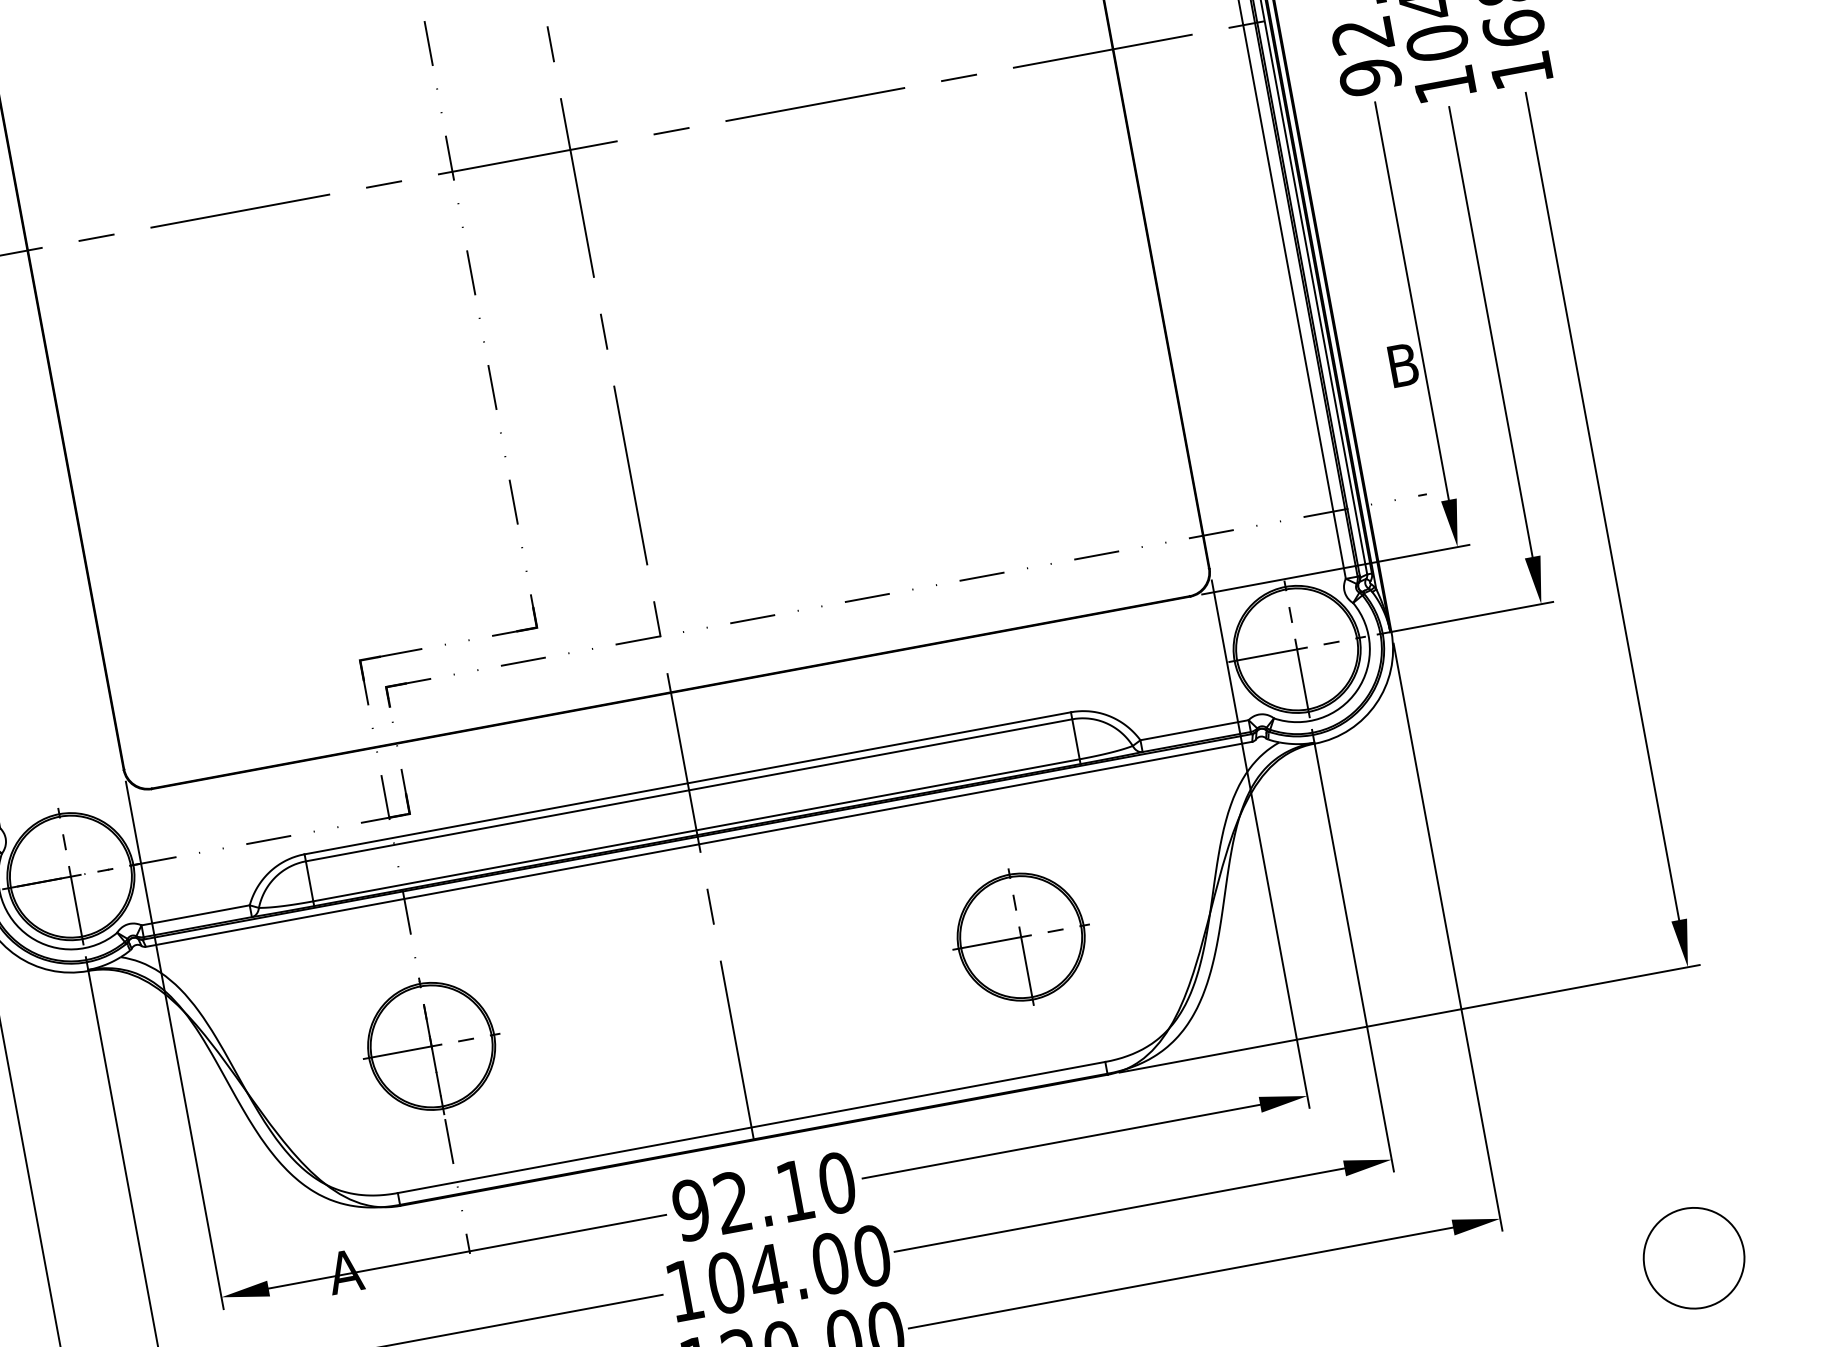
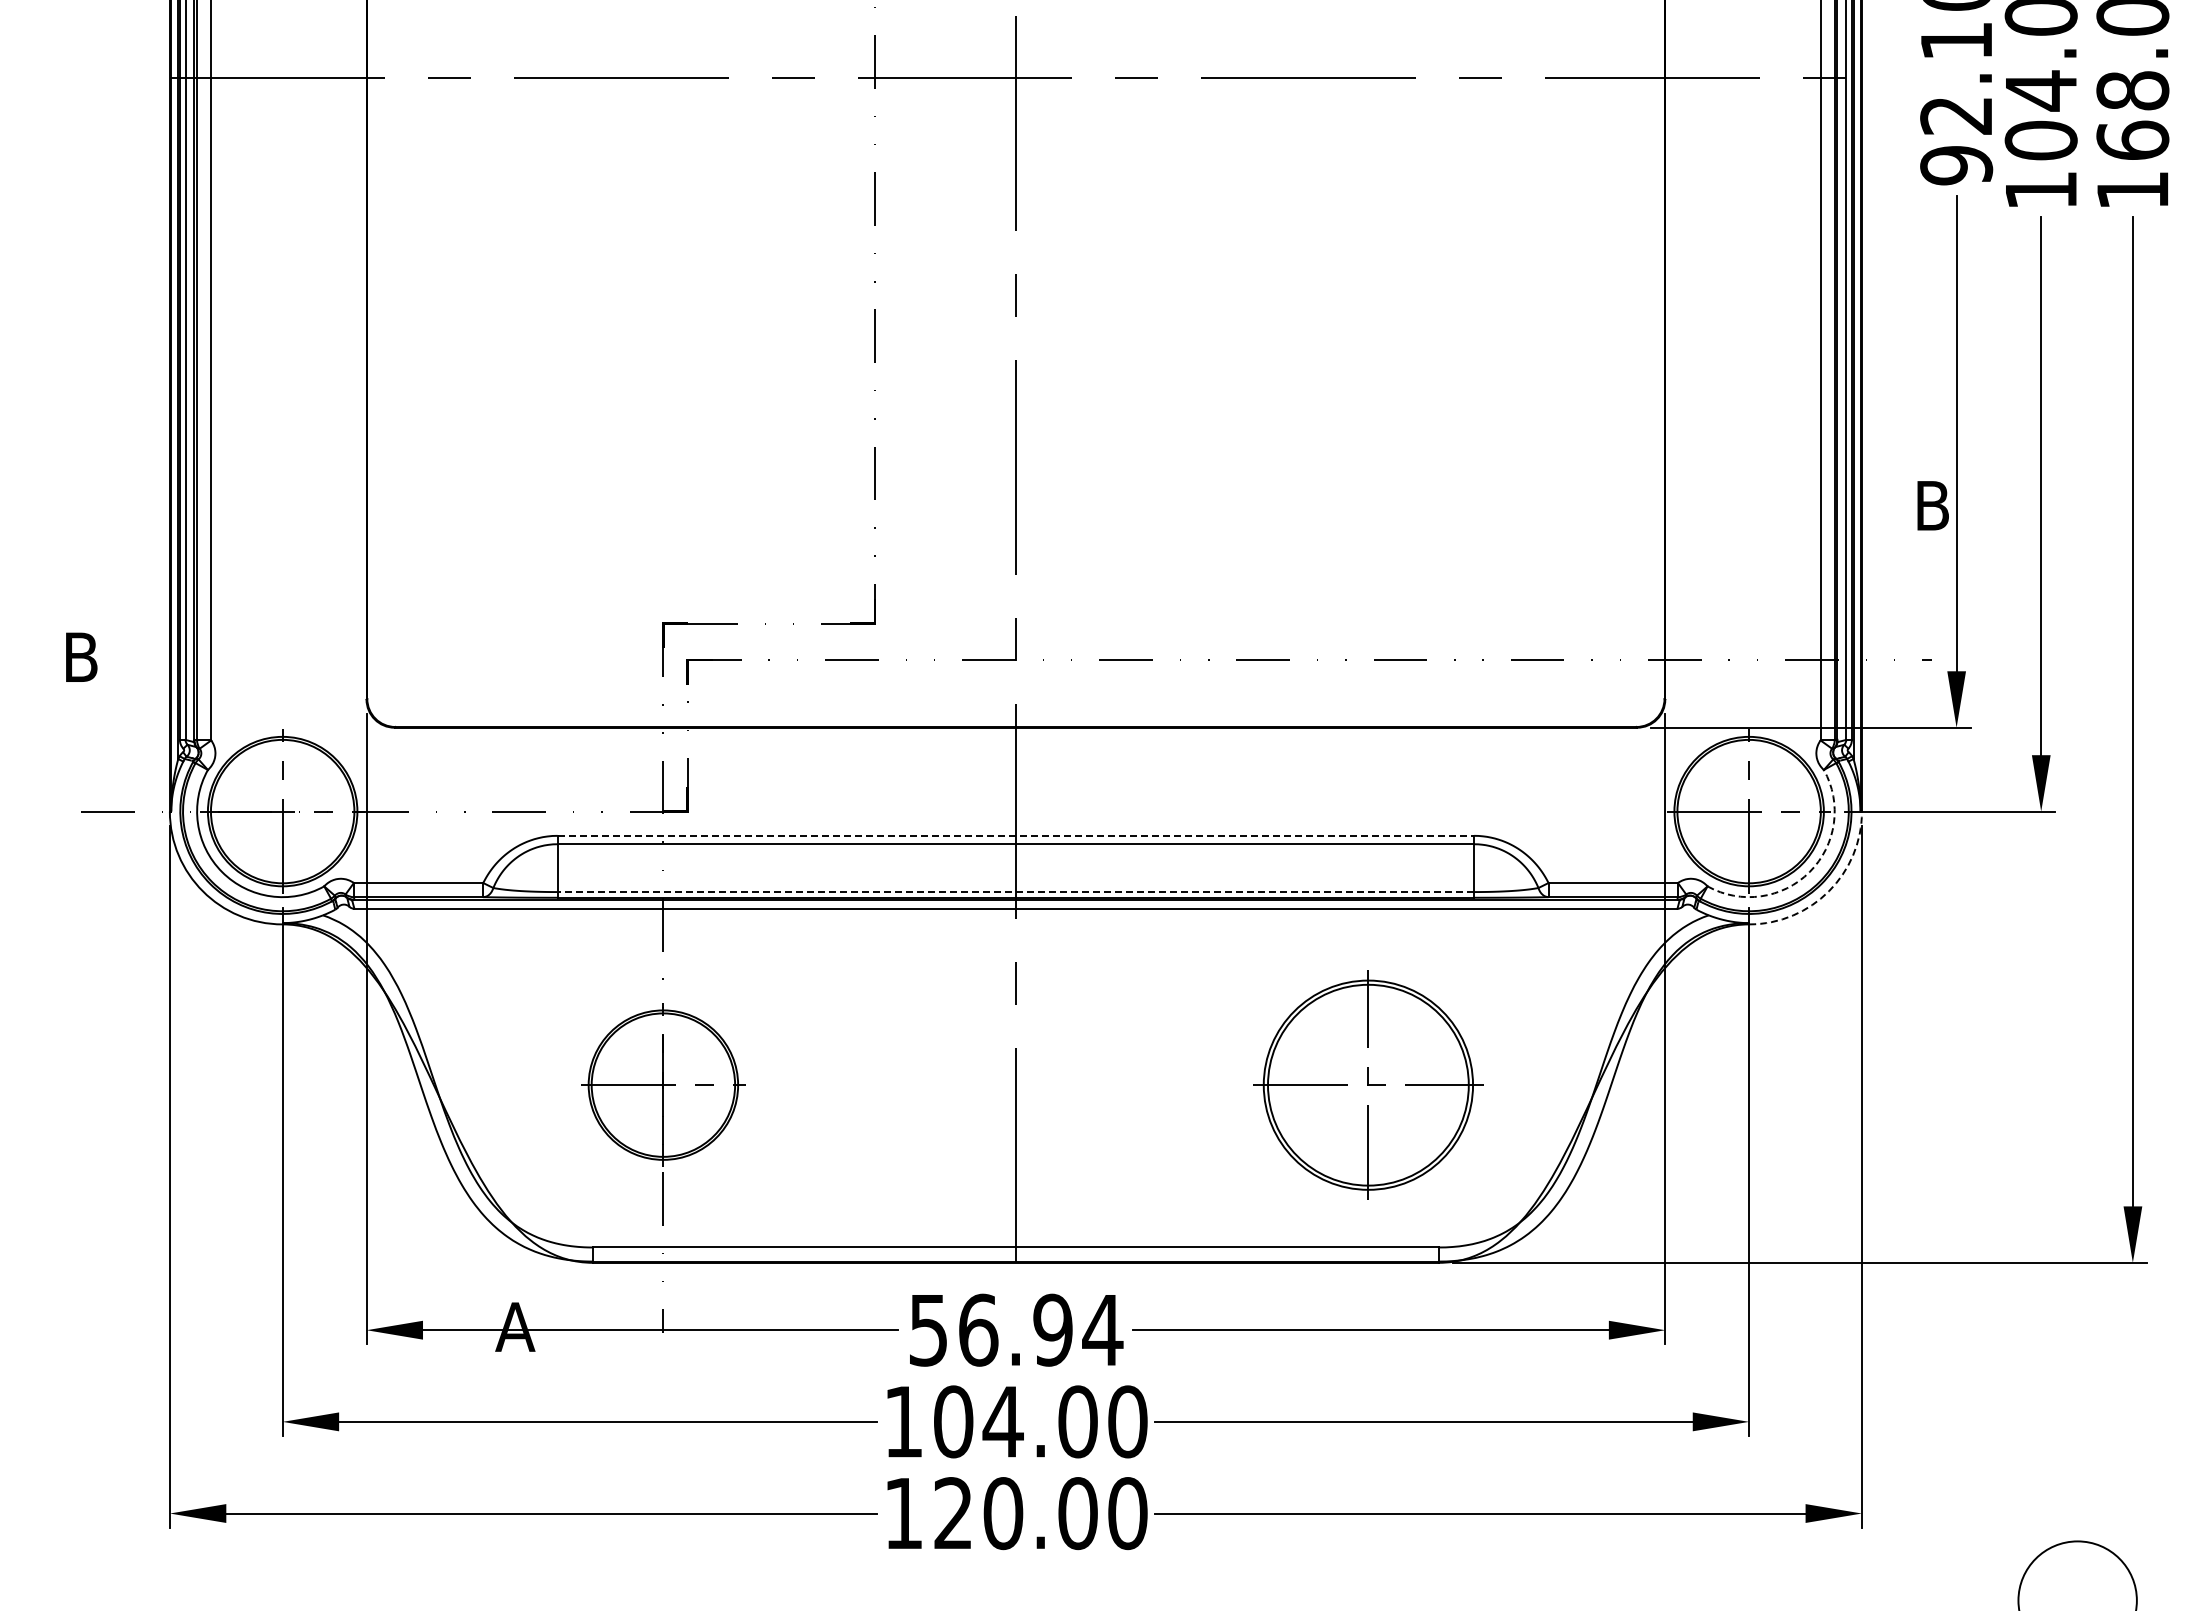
arc: (1357, 690) -> (1809, 872), solid -> dashed
arc: (1375, 703) -> (1828, 891), solid -> dashed
line: (688, 782) -> (1016, 835), solid -> dashed
line: (696, 830) -> (1015, 892), solid -> dashed
part: (1021, 936) -> (1368, 1084), size x1.4
text: (763, 1196) -> (1015, 1329), 92.10 -> 56.94

